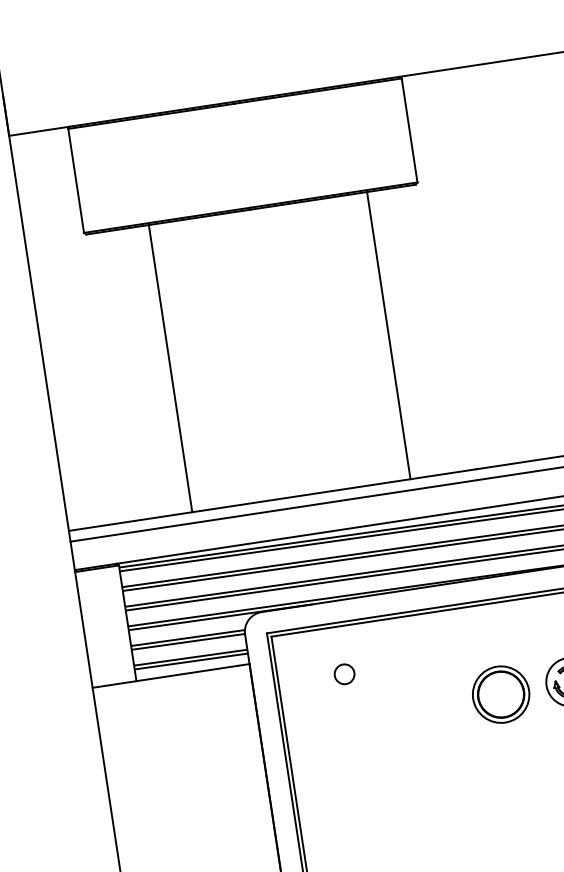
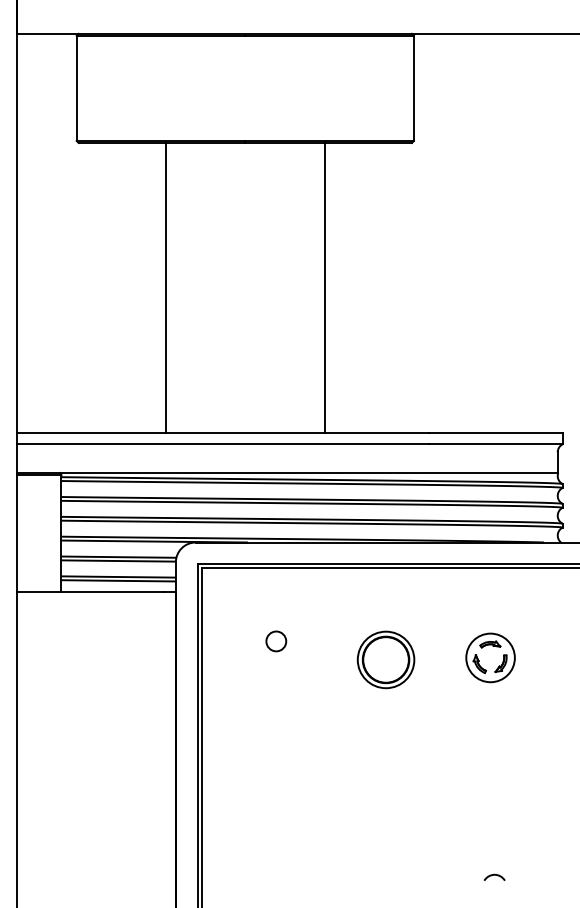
line: (388, 334) -> (324, 287), moved
line: (170, 368) -> (165, 287), moved
circle: (344, 674) -> (276, 641), moved
part: (500, 694) -> (385, 659), moved

